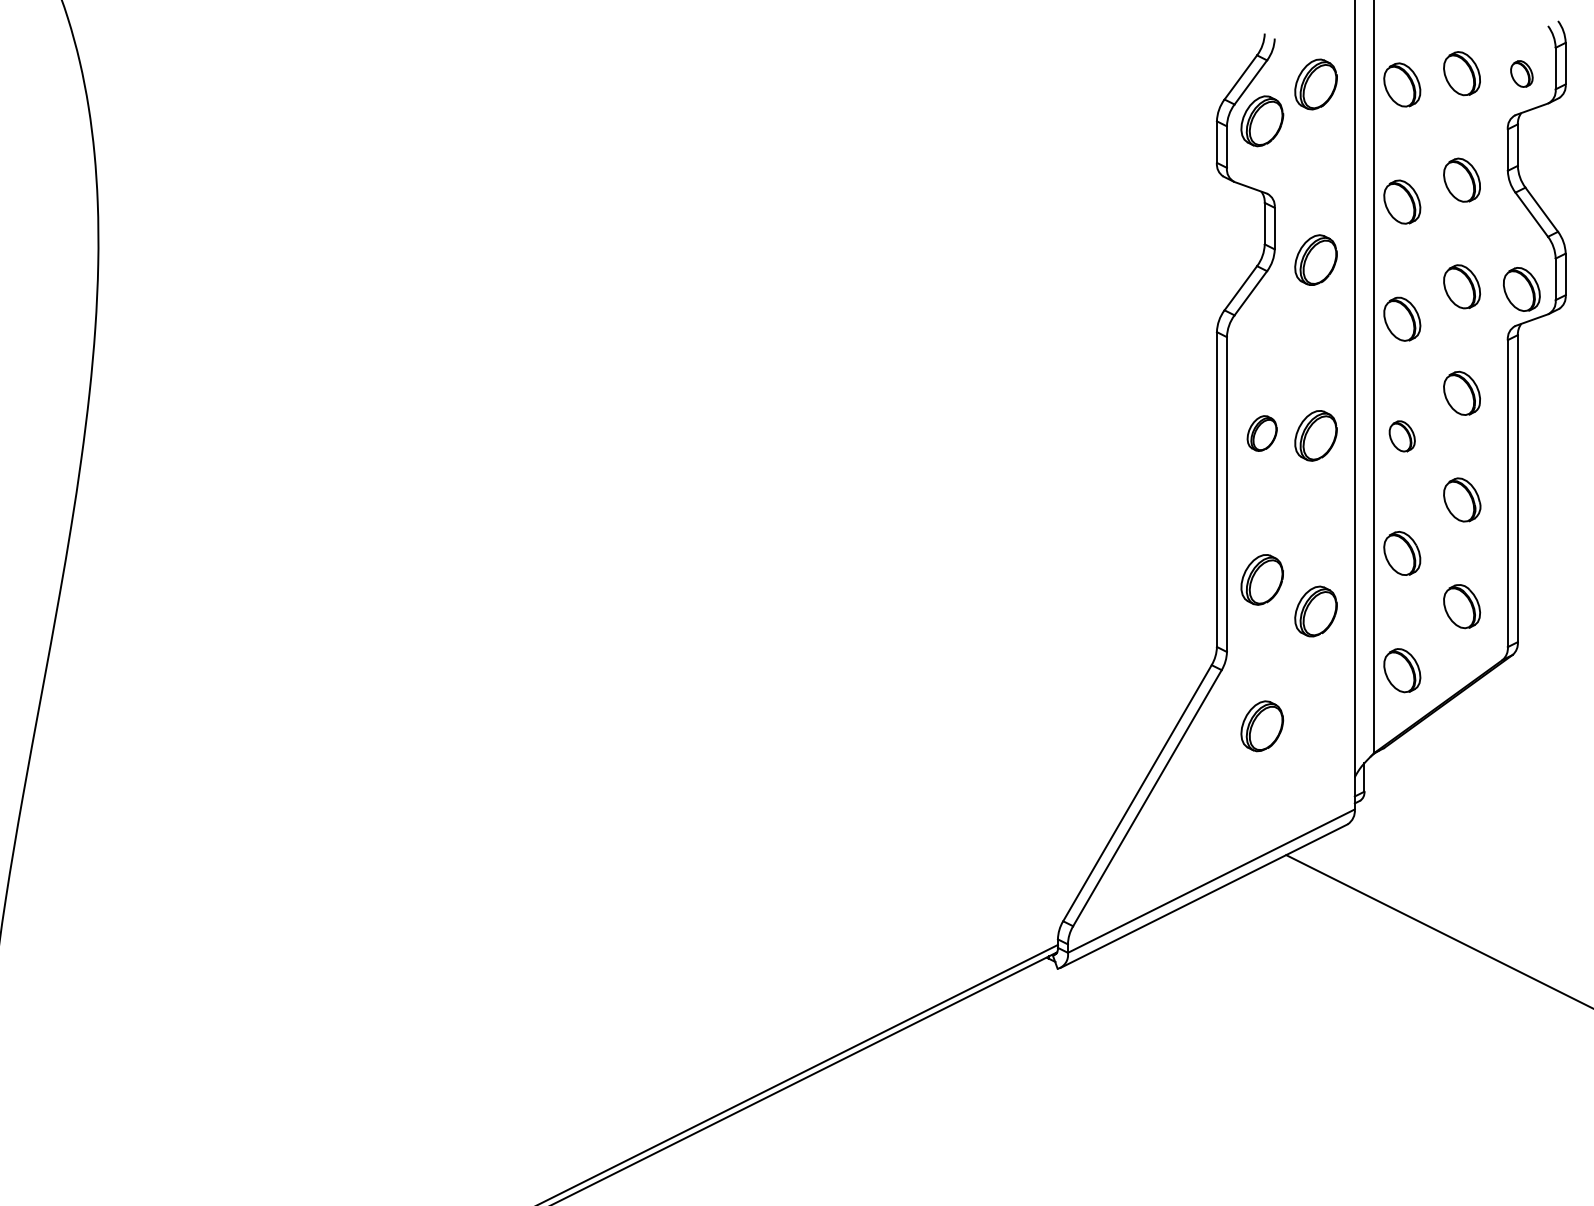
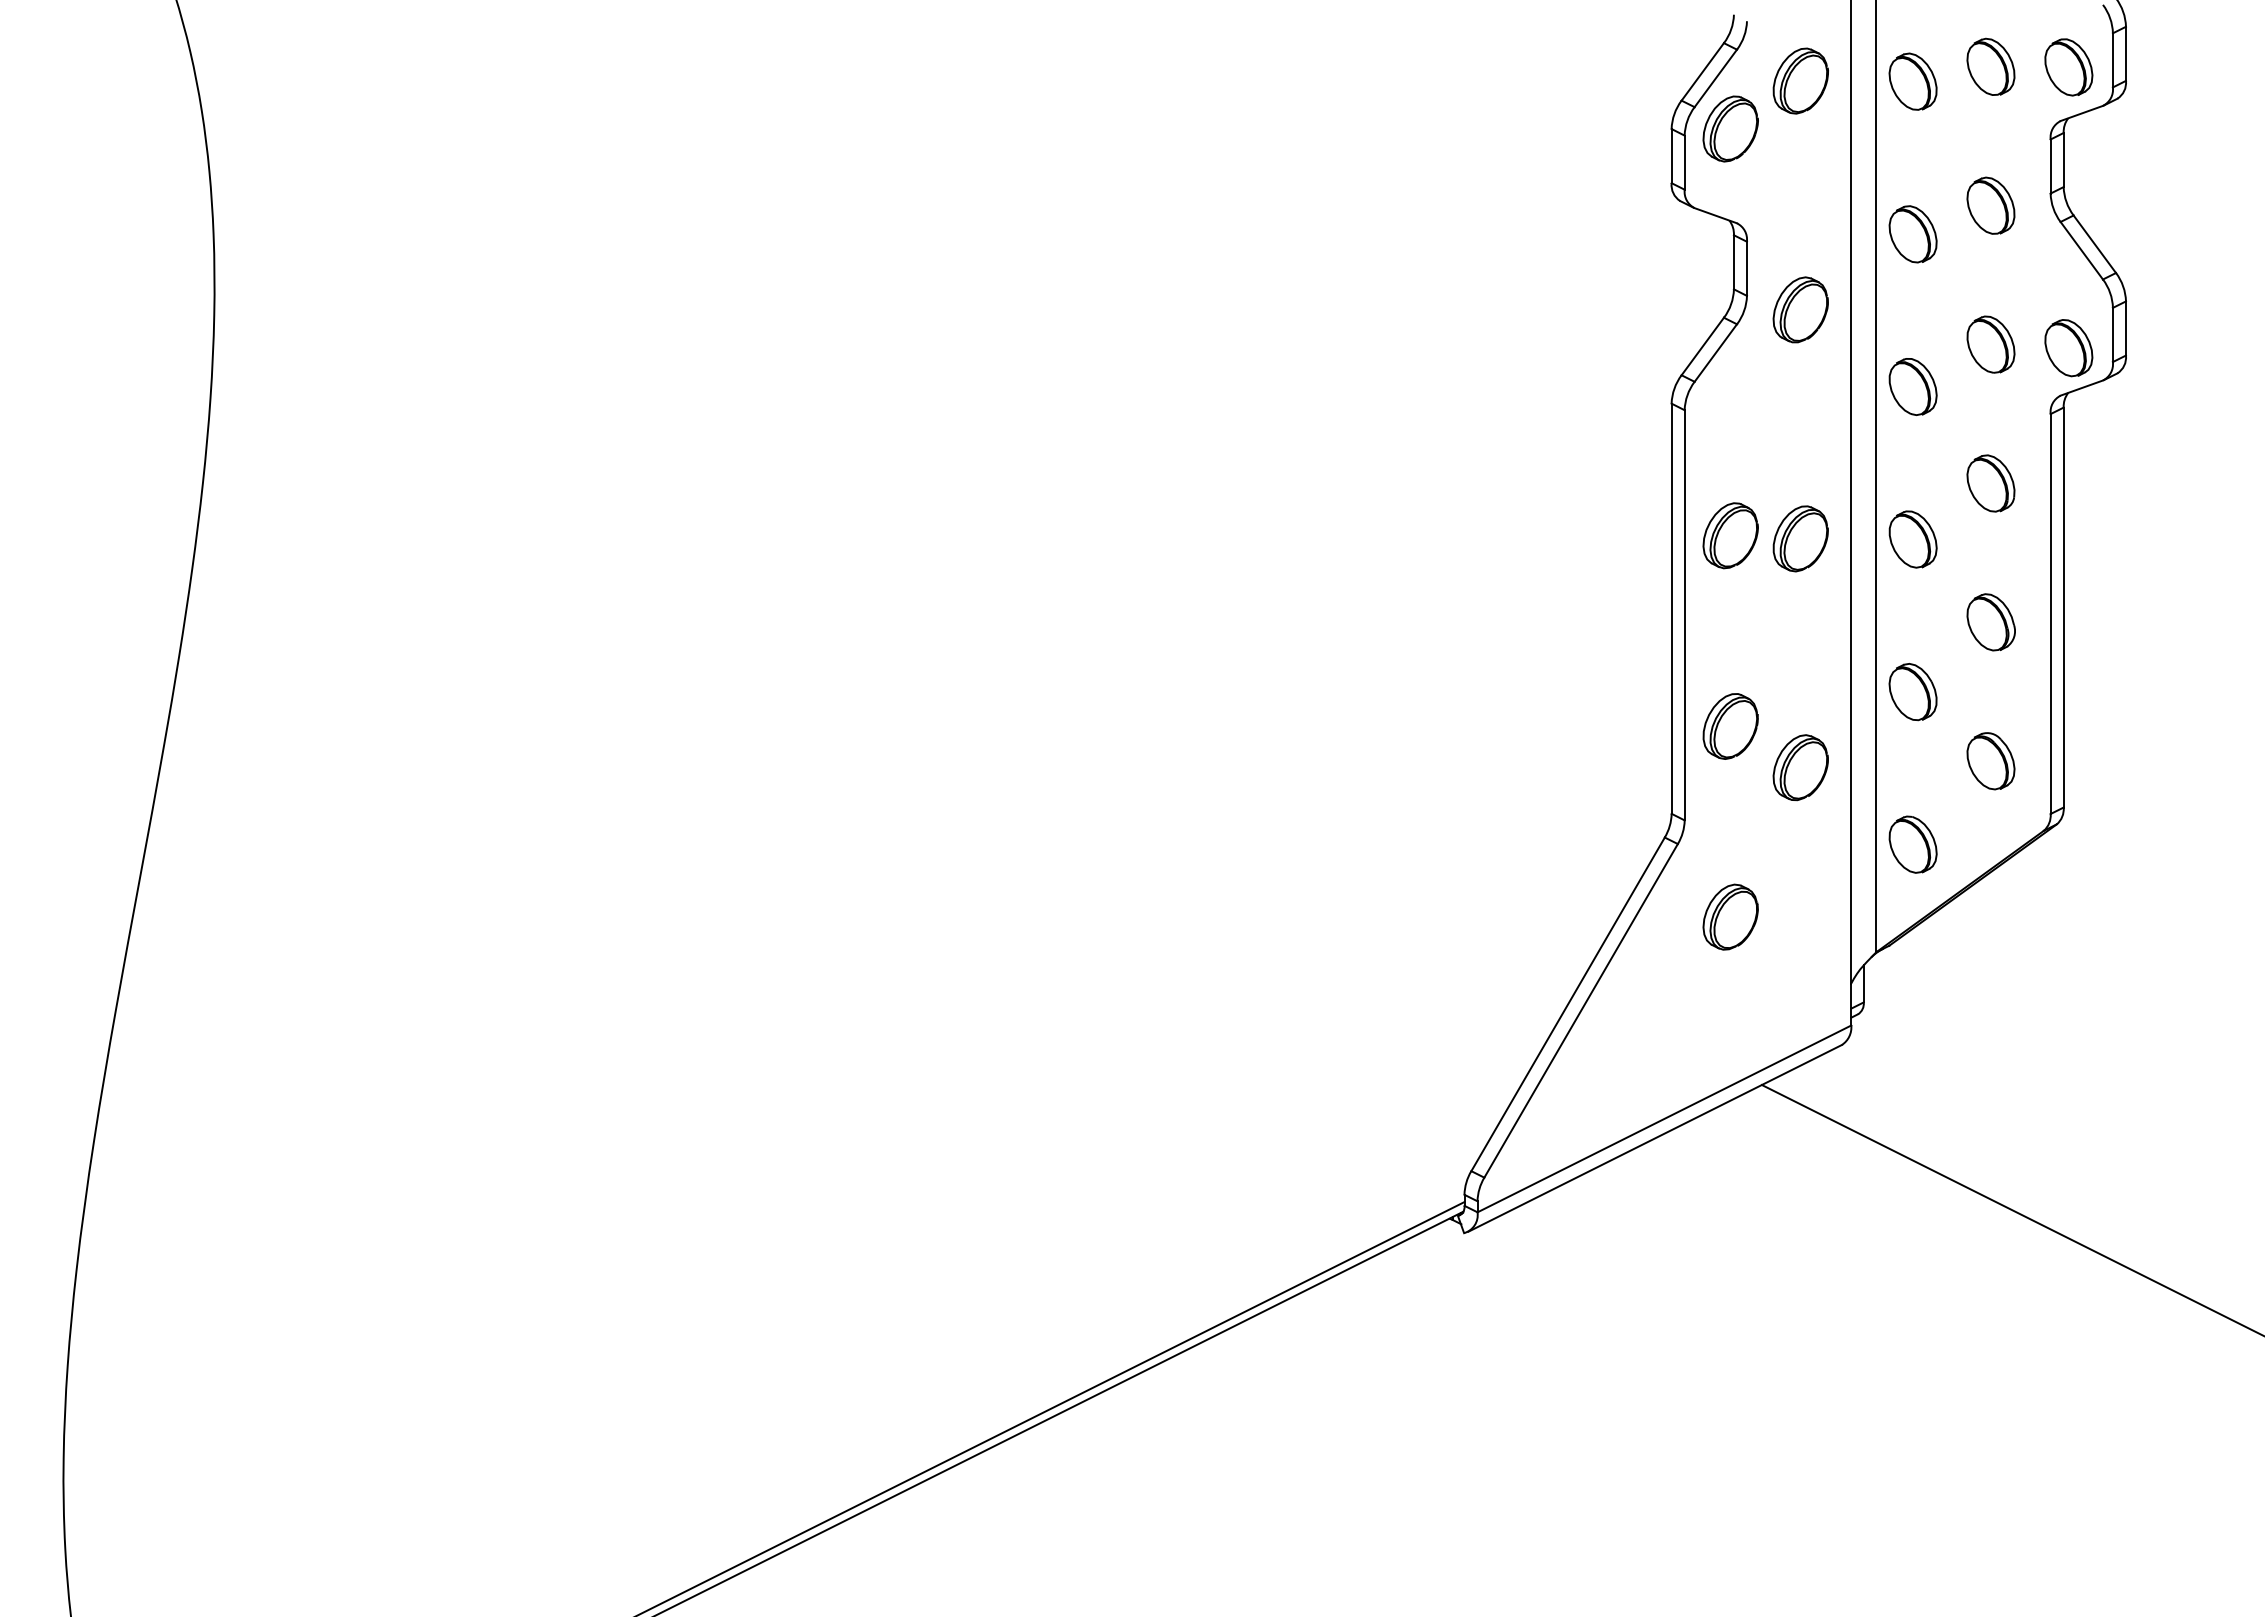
part: (1521, 74) -> (2068, 67), size x1.67
part: (1262, 433) -> (1730, 535), size x1.43
part: (1401, 436) -> (1912, 539), size x1.43

